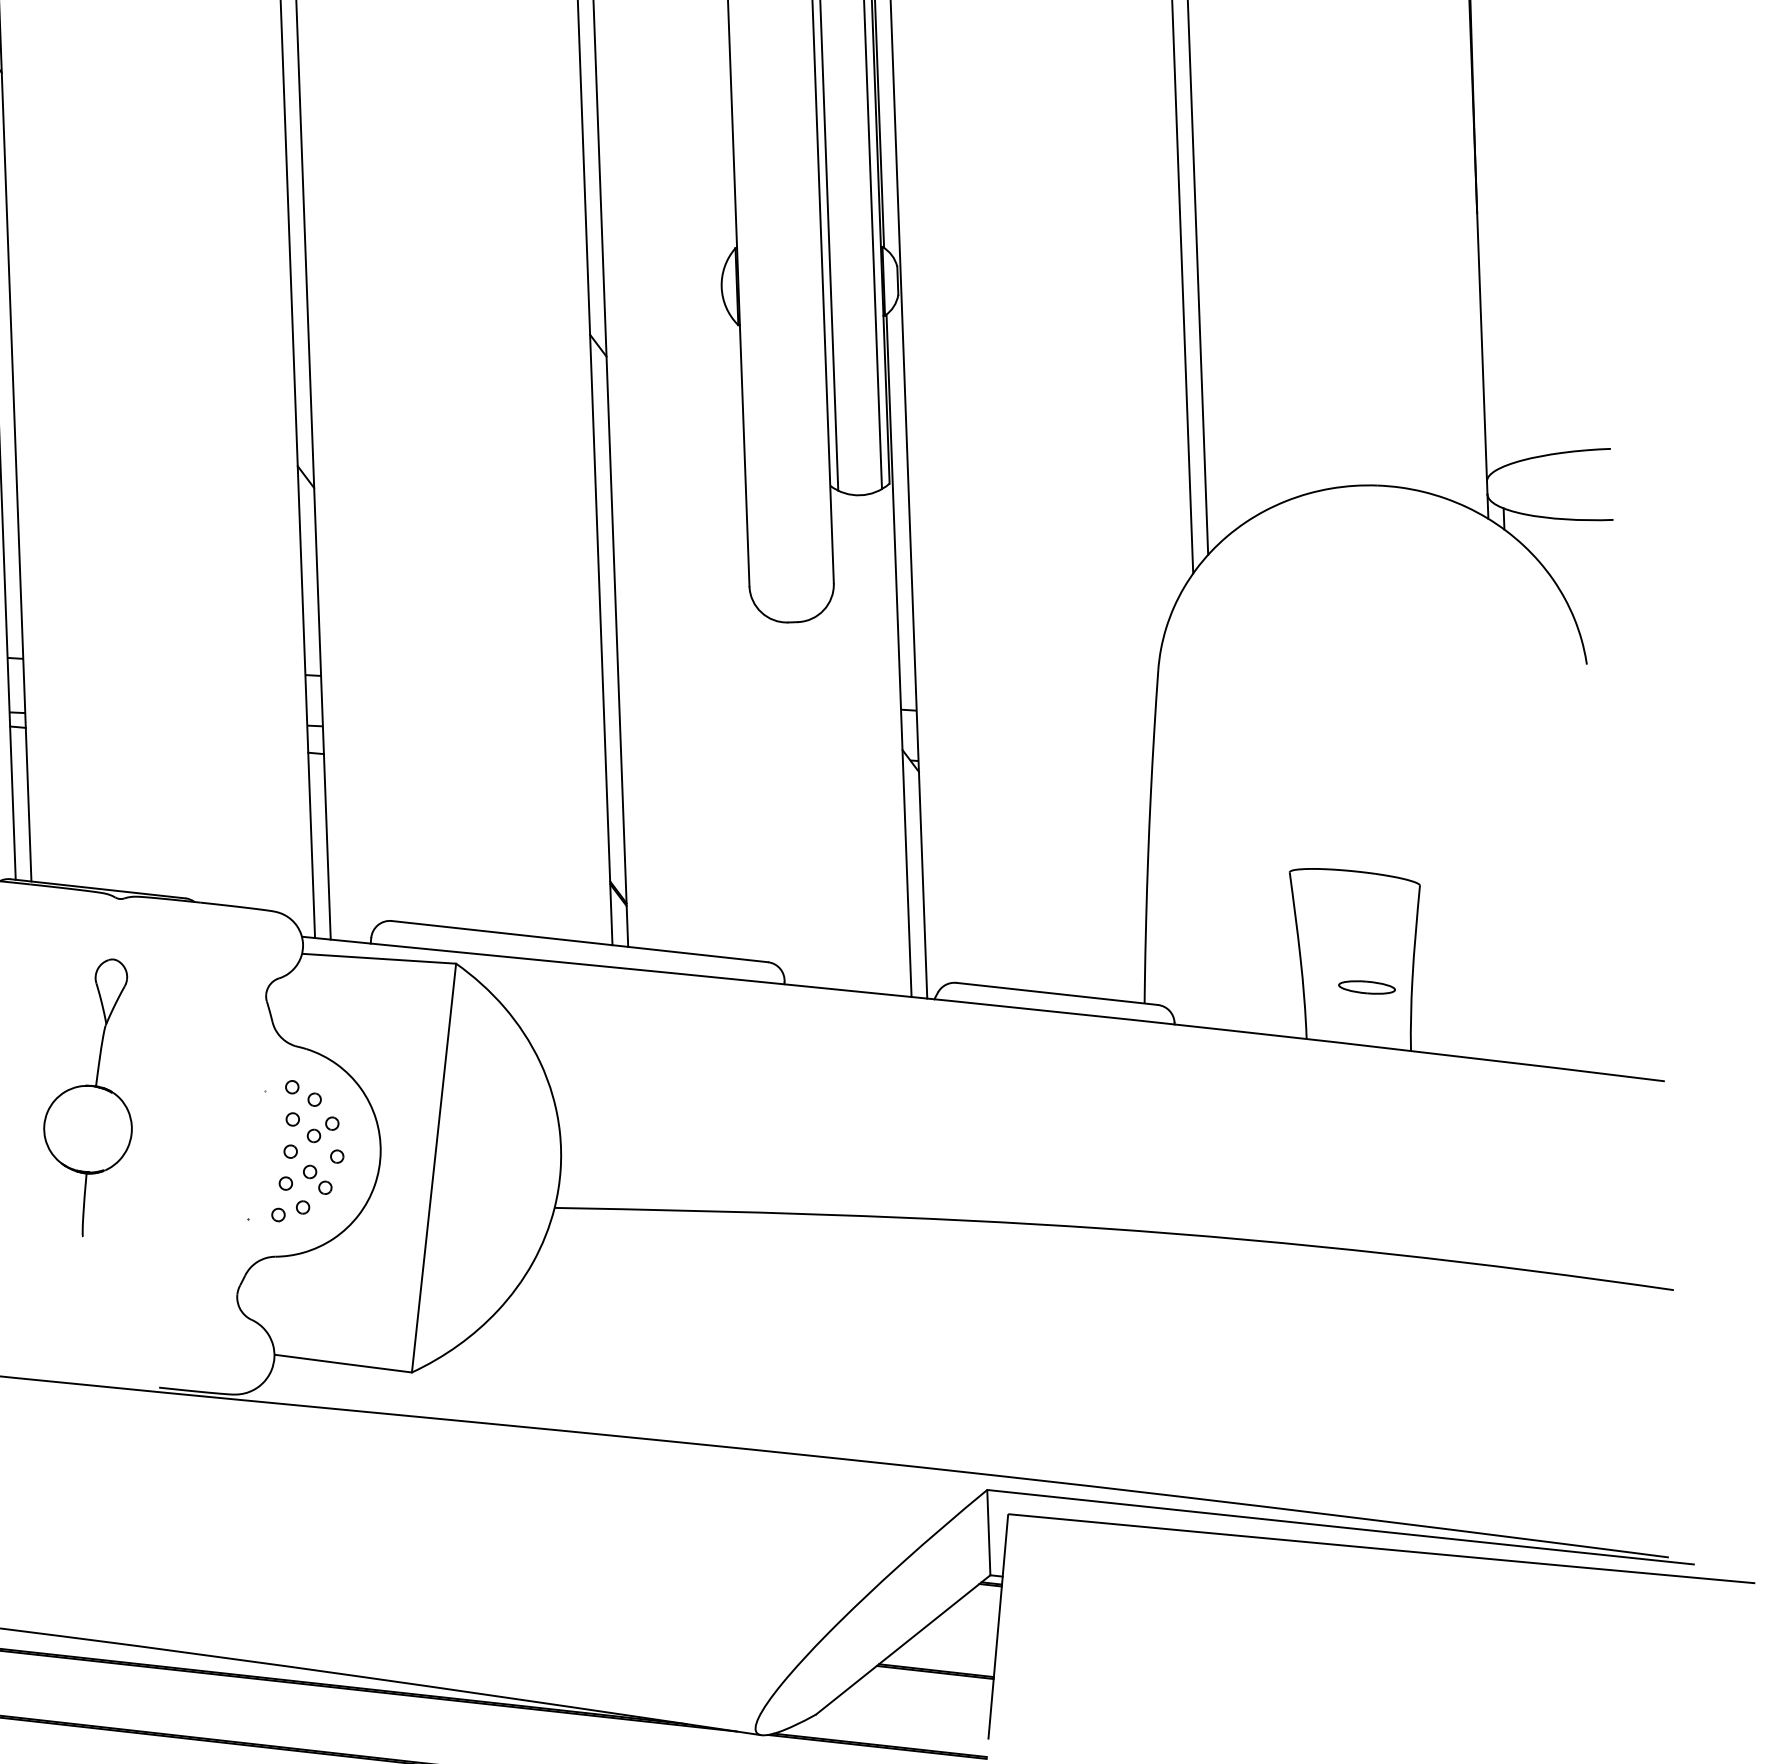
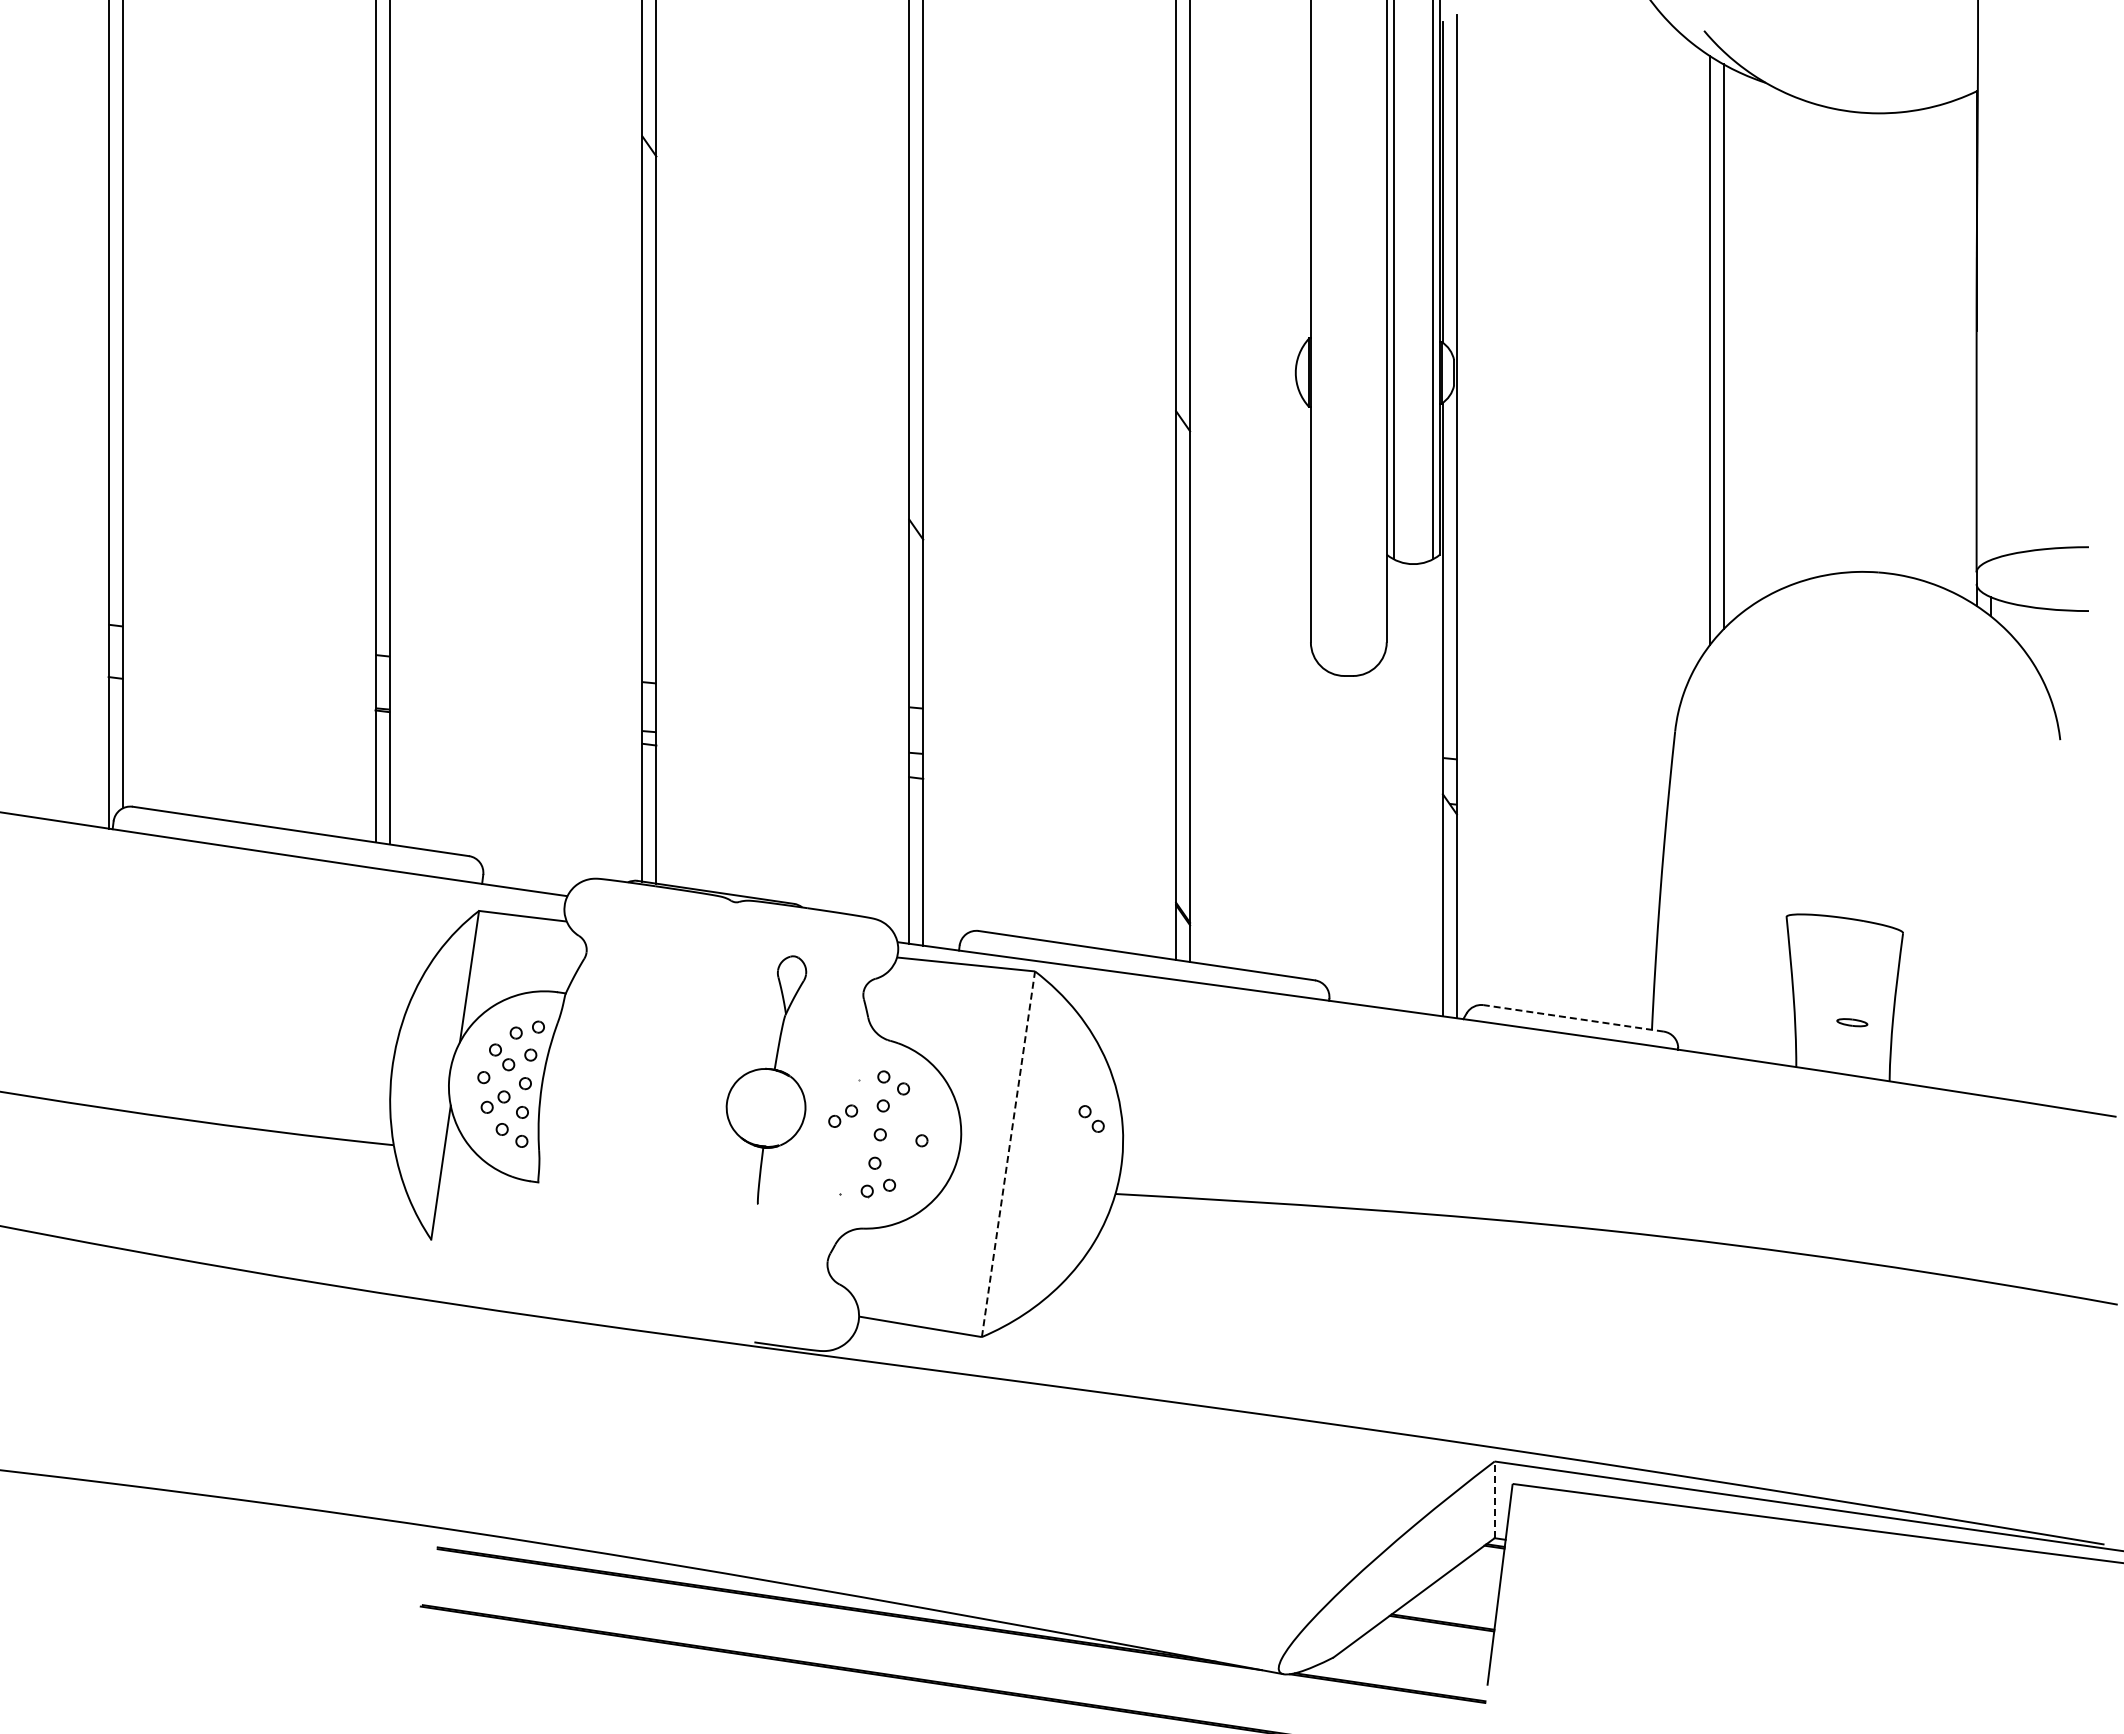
part: (1367, 987) -> (1852, 1022), size x0.6
line: (1056, 994) -> (1573, 1018), solid -> dashed
part: (87, 1097) -> (766, 1079), moved
part: (323, 1128) -> (843, 1115), moved
line: (434, 1168) -> (1008, 1154), solid -> dashed
part: (317, 1179) -> (1091, 1118), moved
line: (988, 1532) -> (1494, 1499), solid -> dashed

